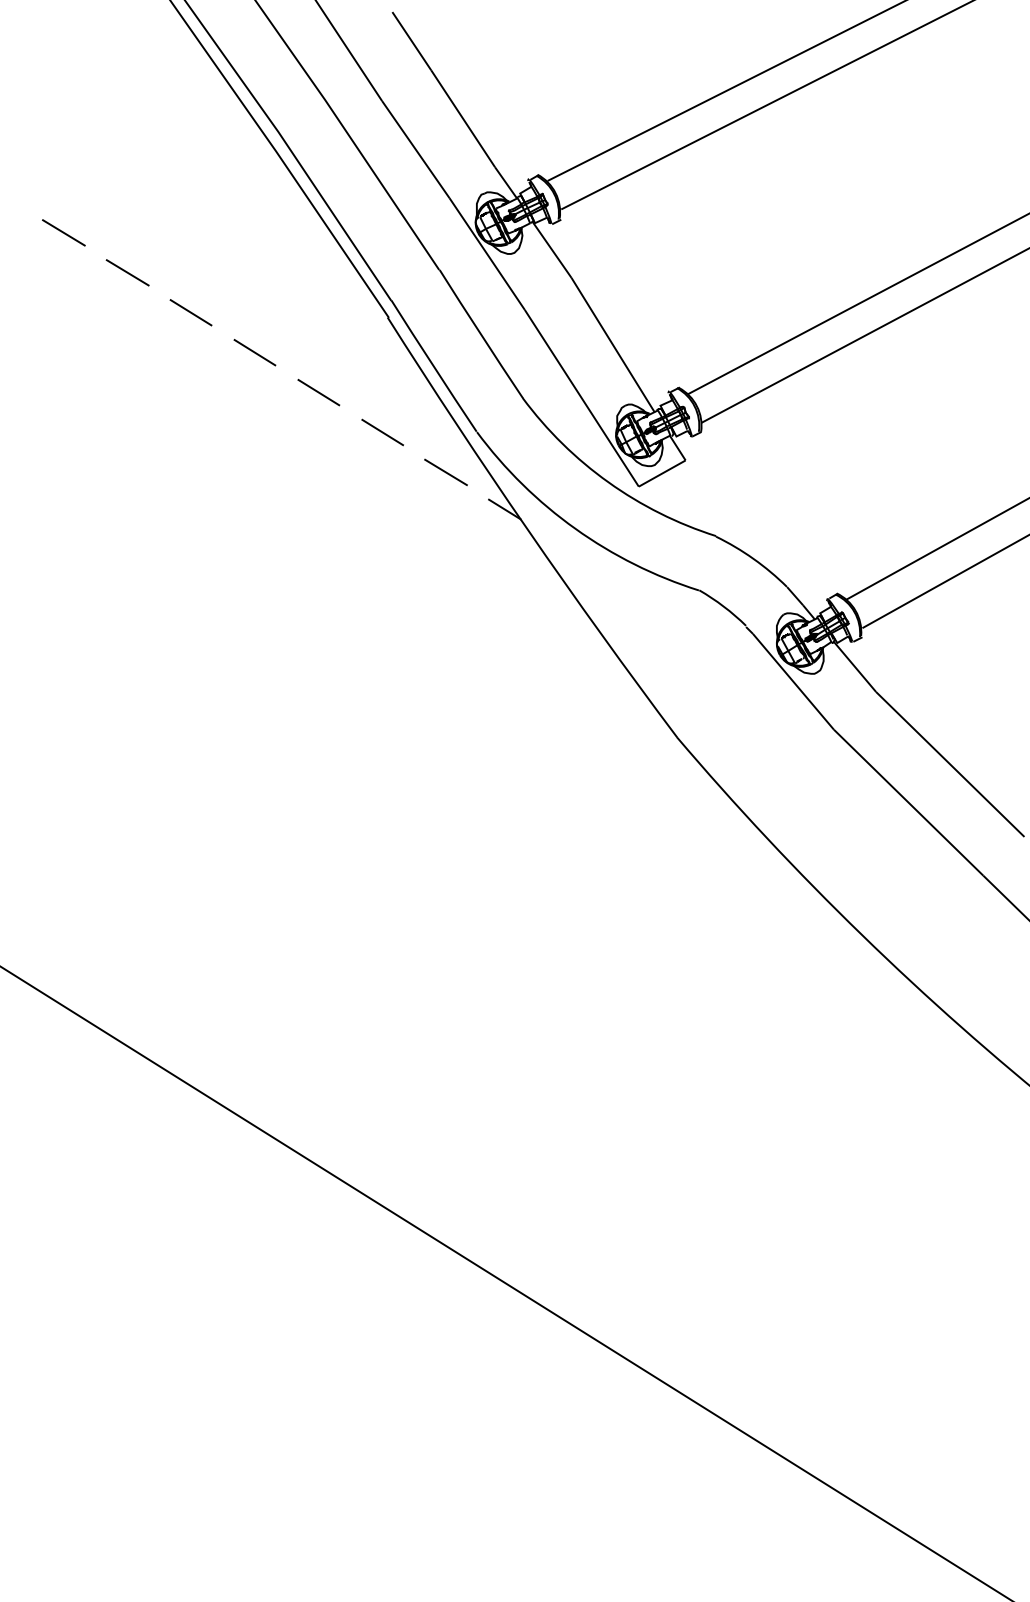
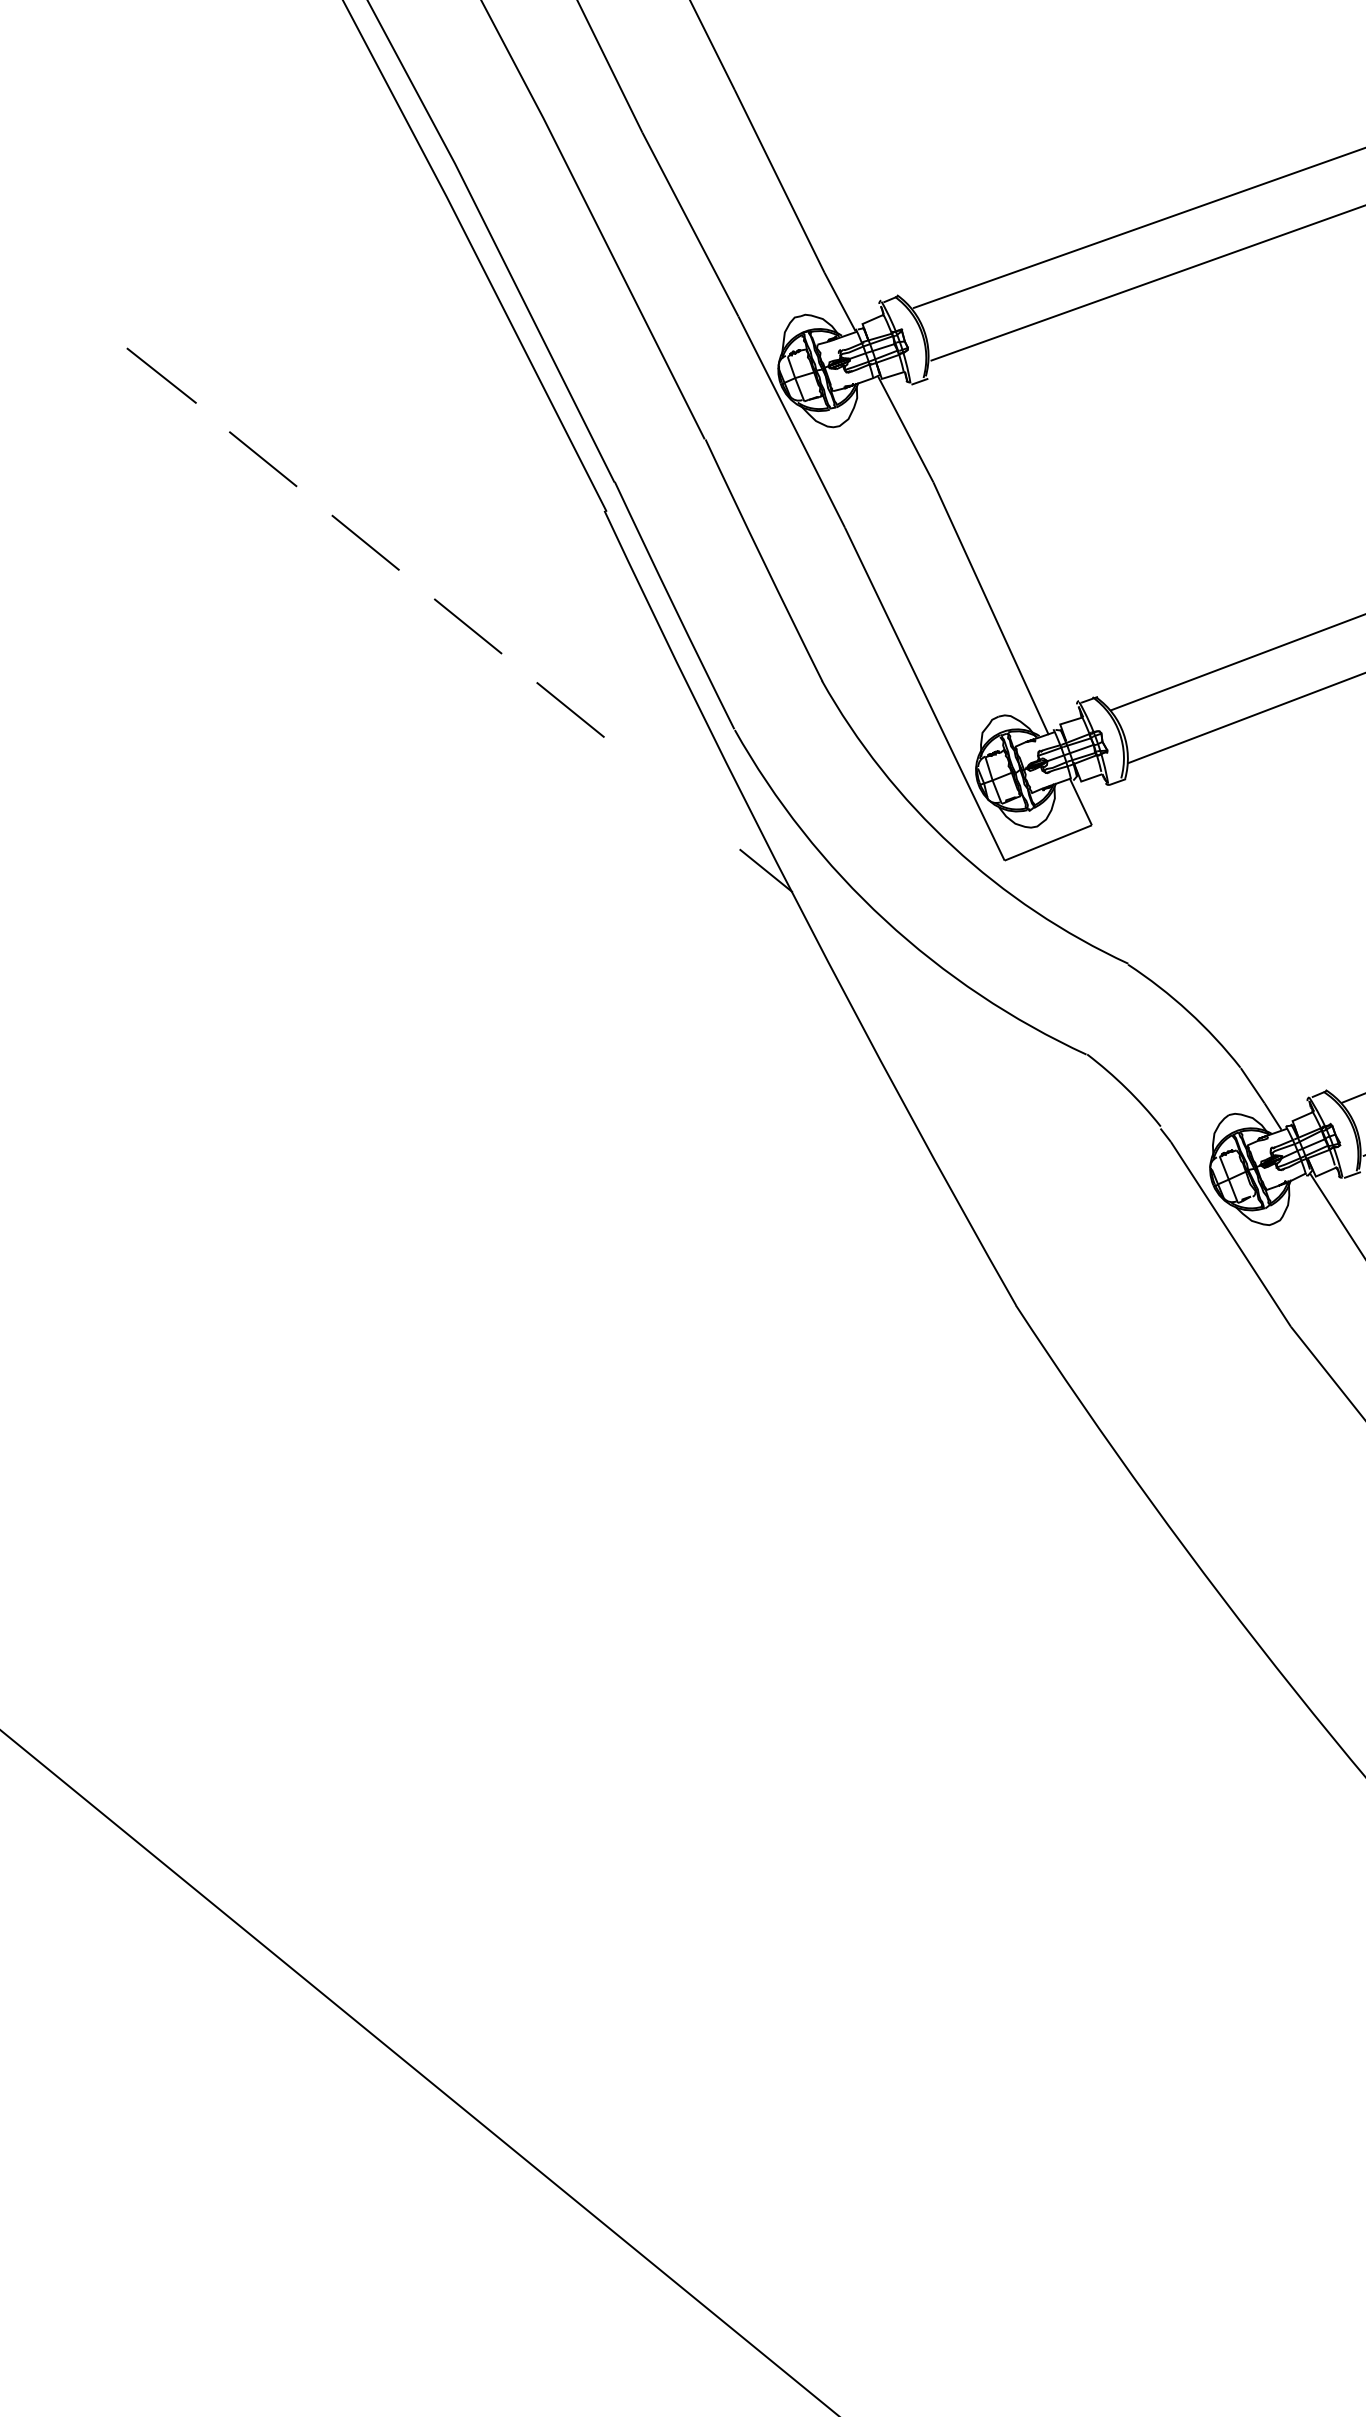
line: (63, 232) -> (58, 291), removed
line: (445, 472) -> (671, 793), removed

